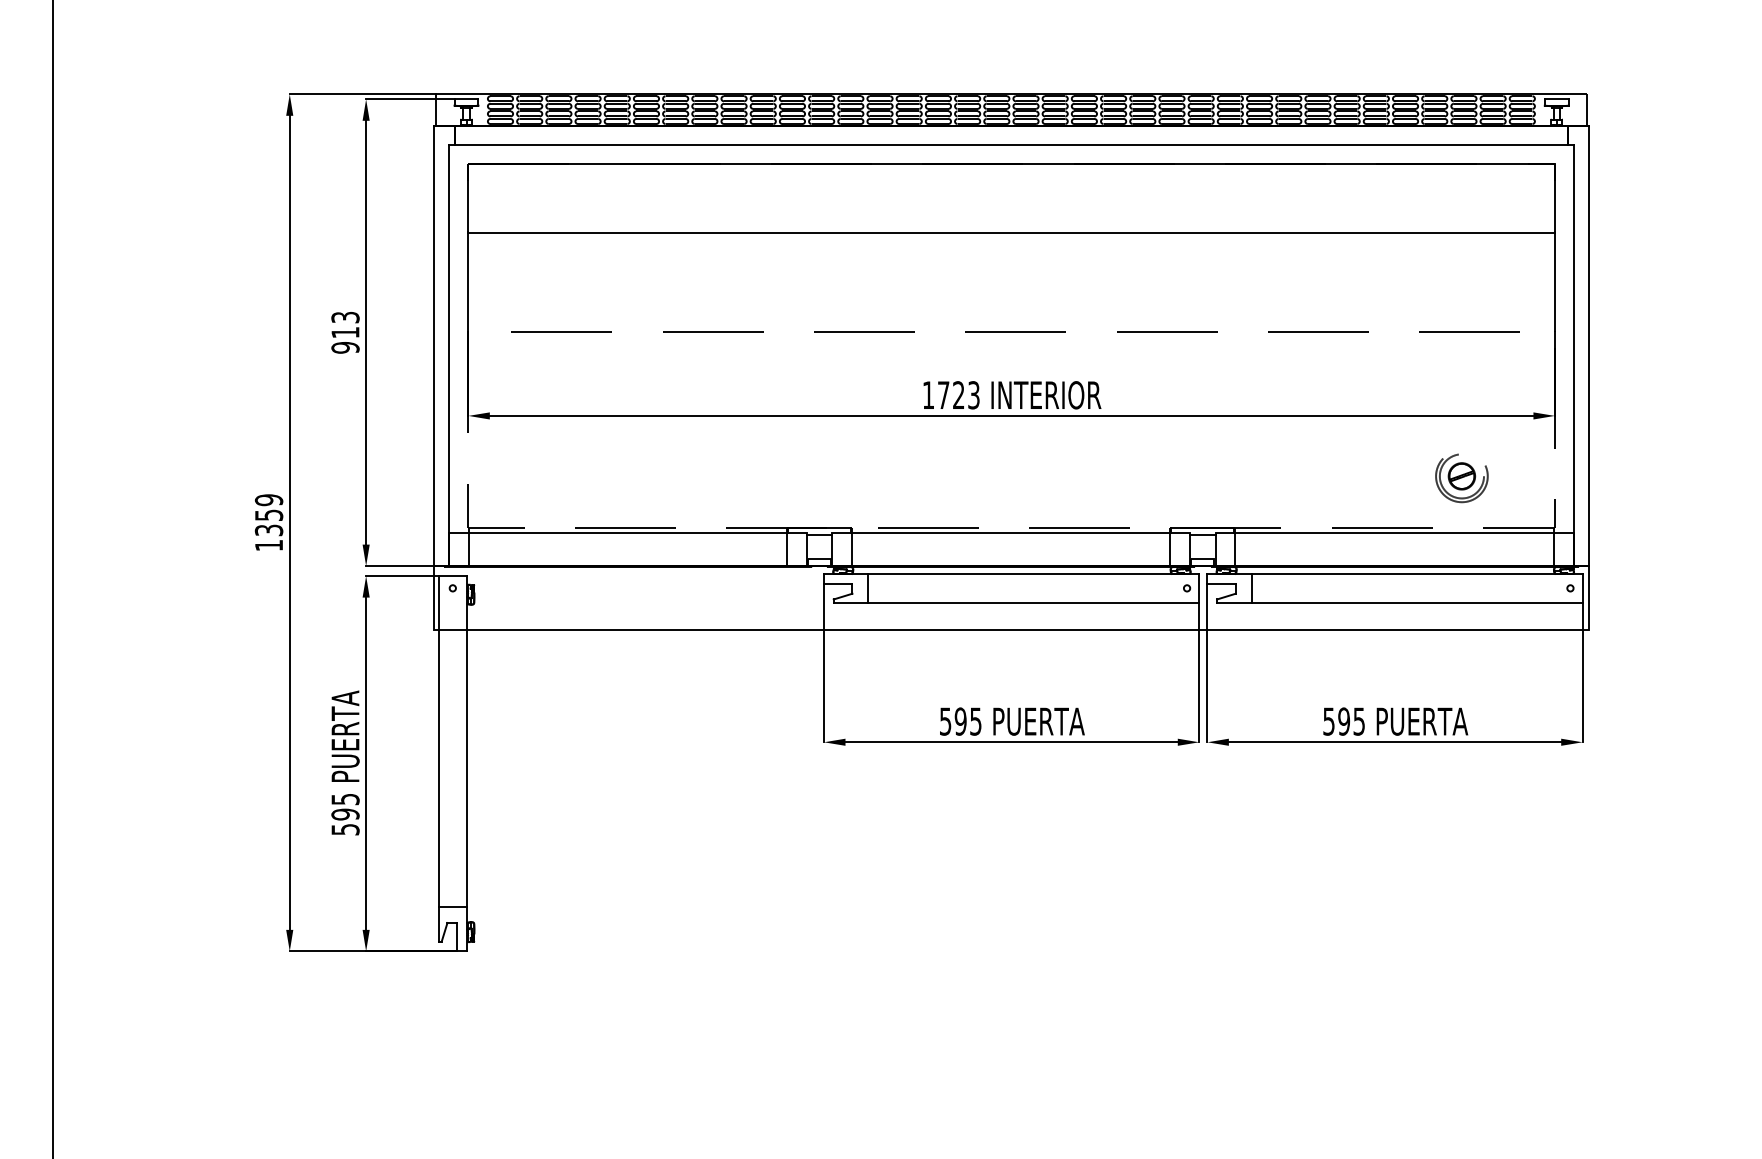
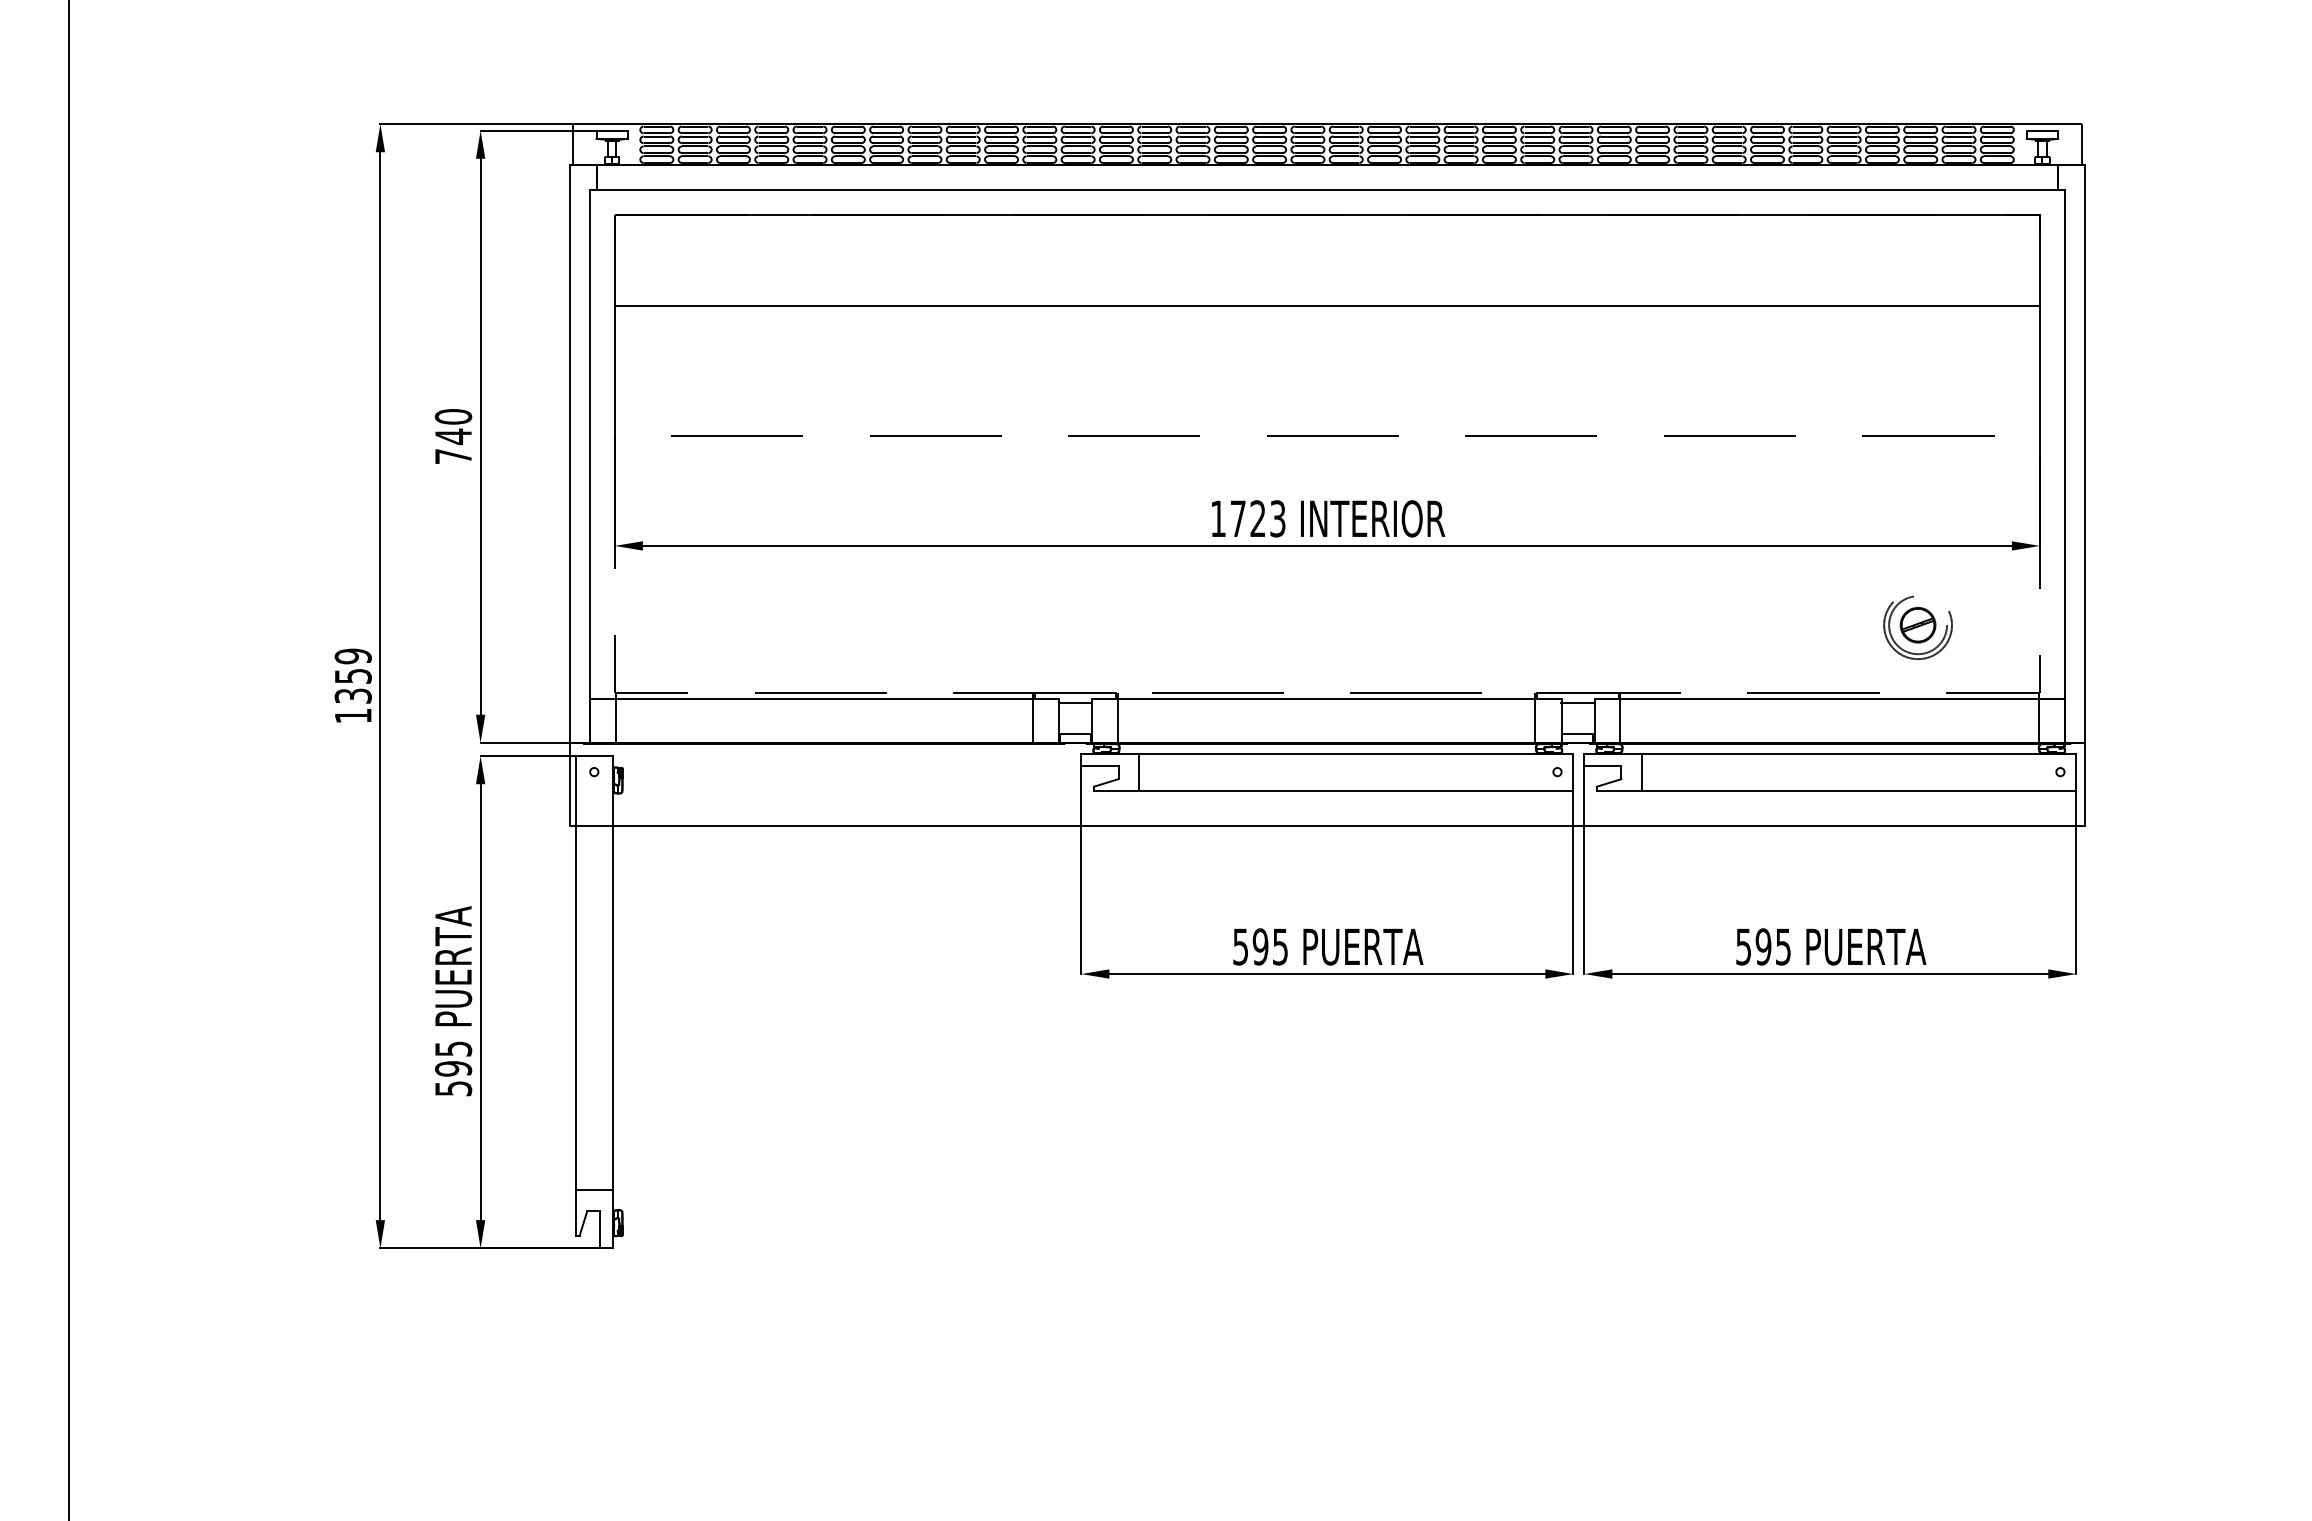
text: (345, 332) -> (453, 436), 913 -> 740

